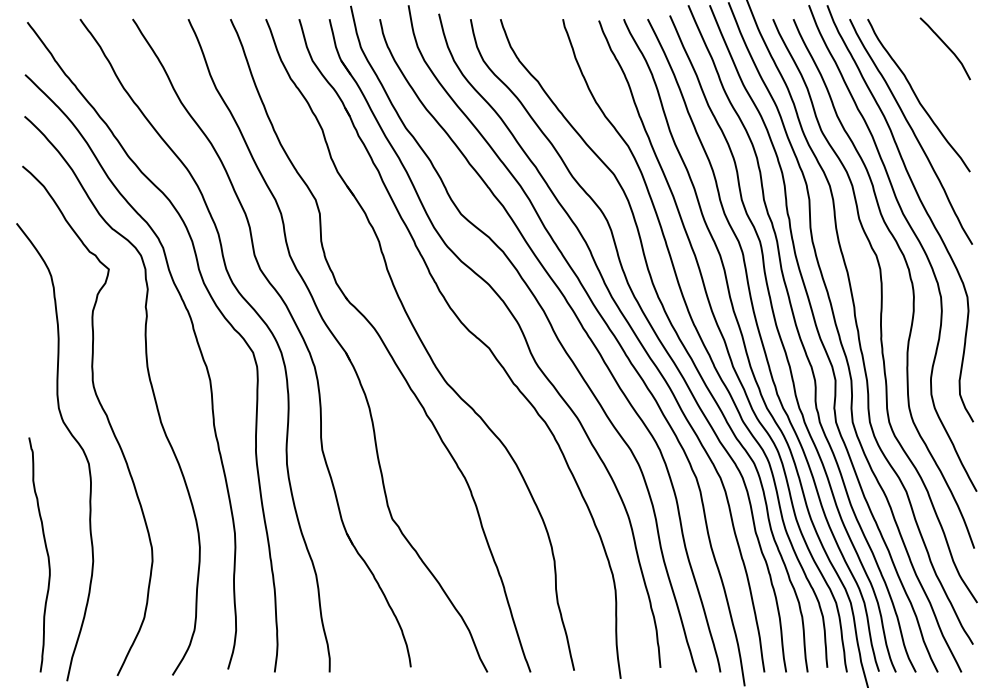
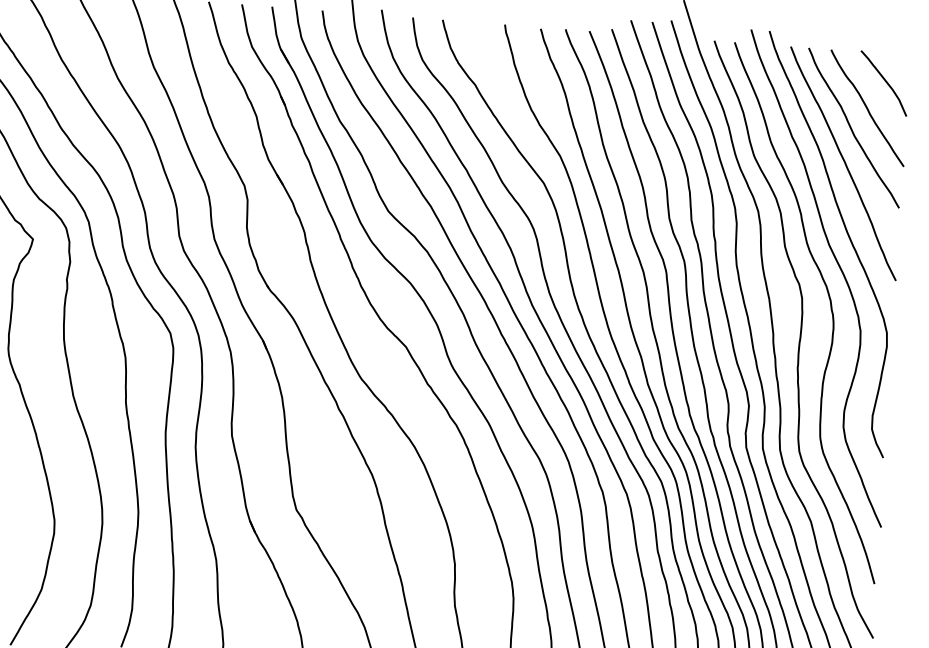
curve: (930, 74) -> (867, 107), added

